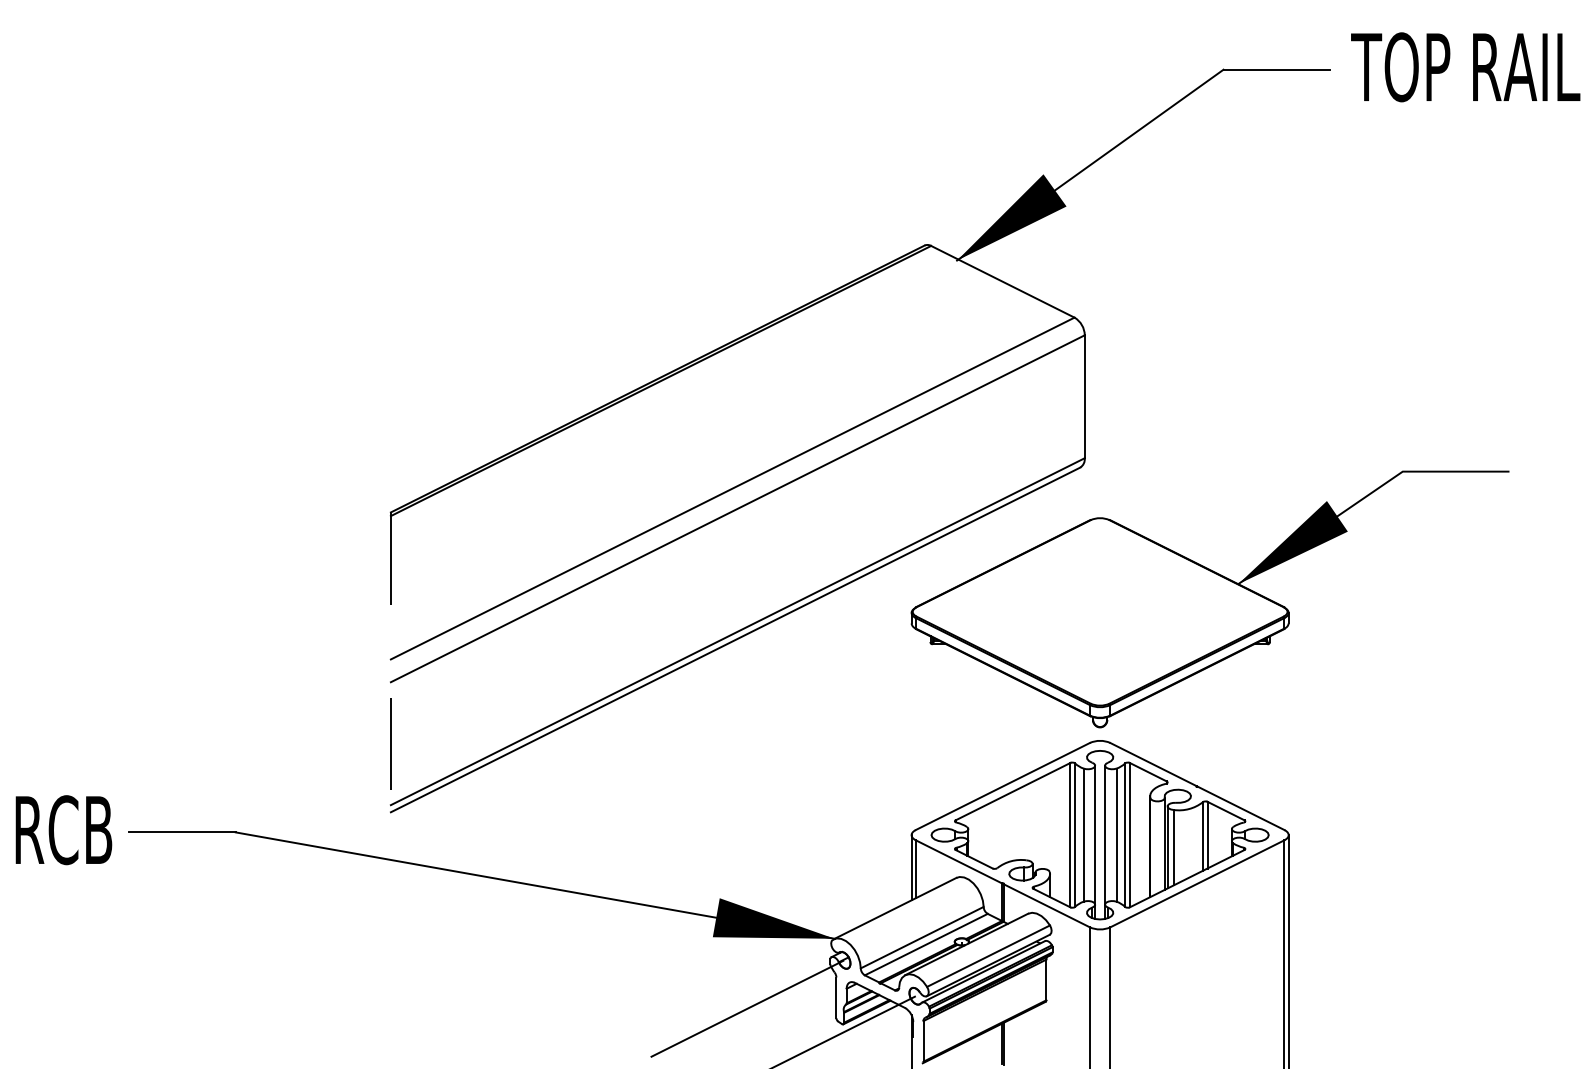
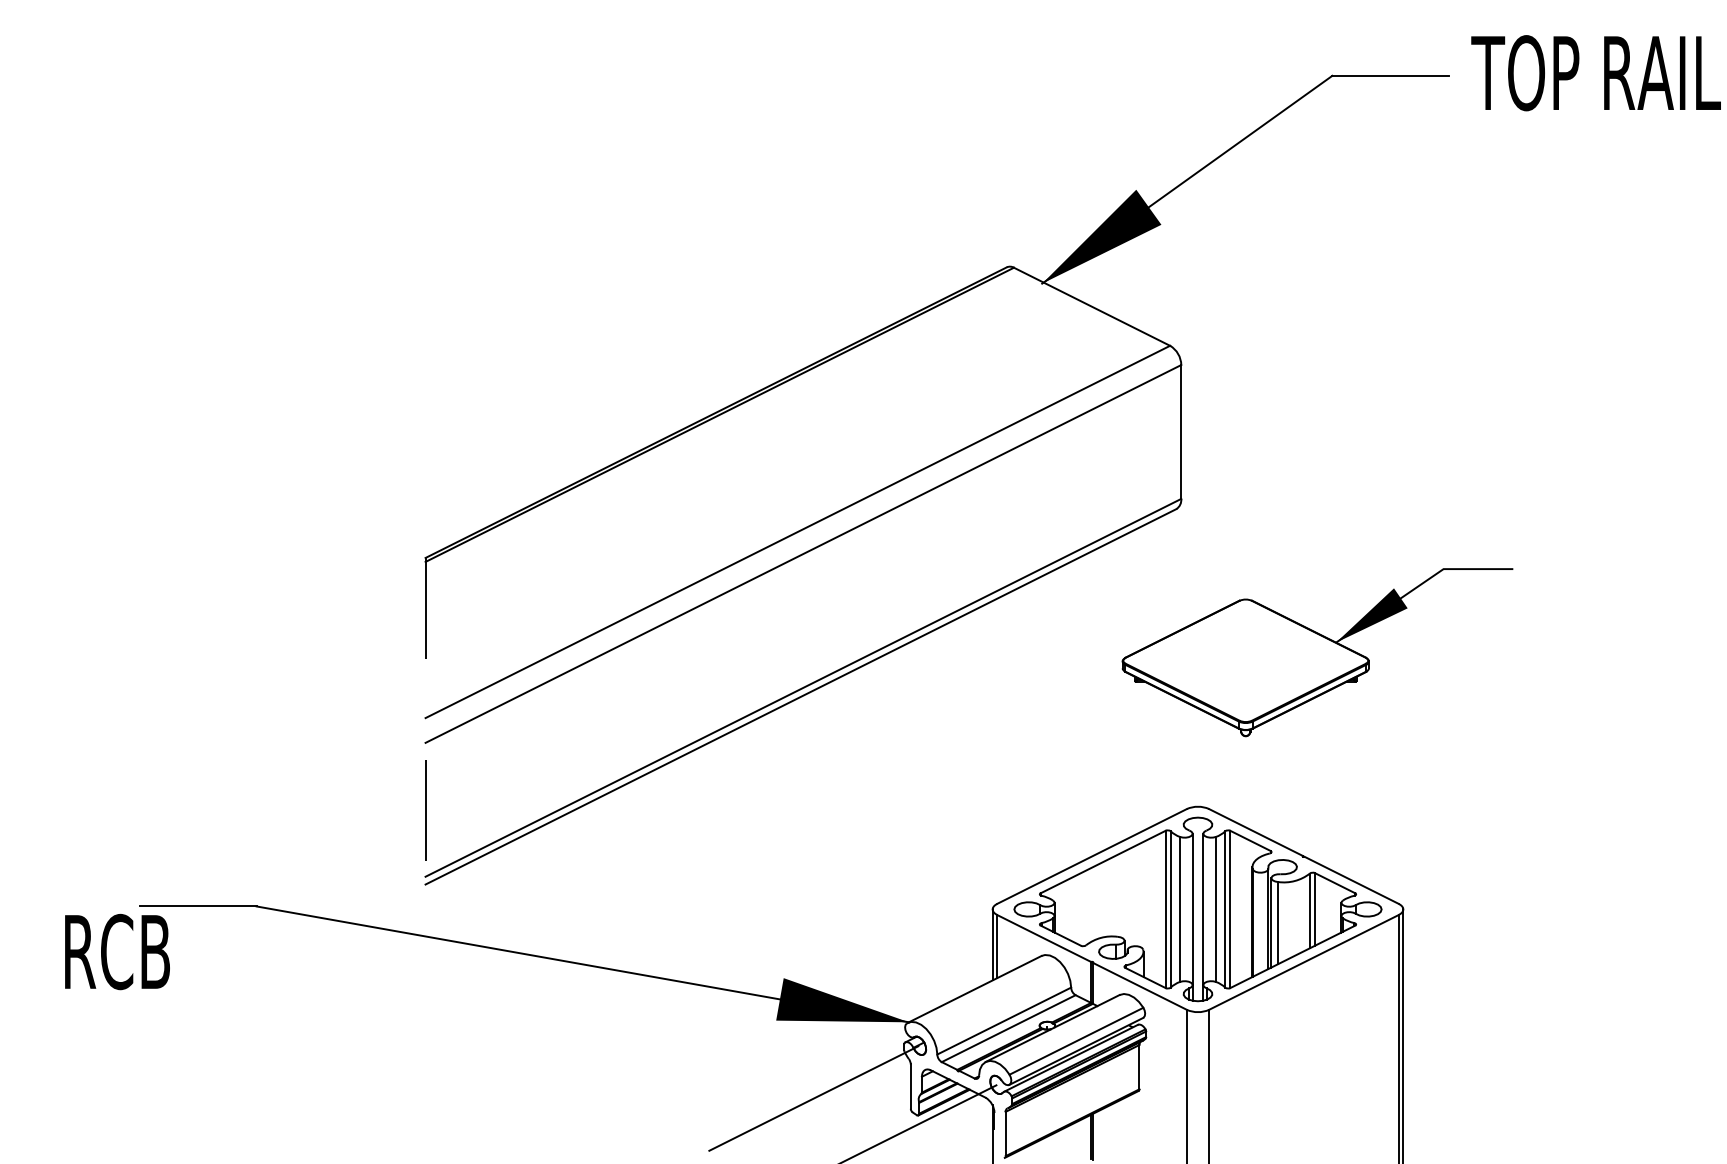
part: (1209, 599) -> (1317, 652), size x0.6
text: (63, 829) -> (117, 951), moved

